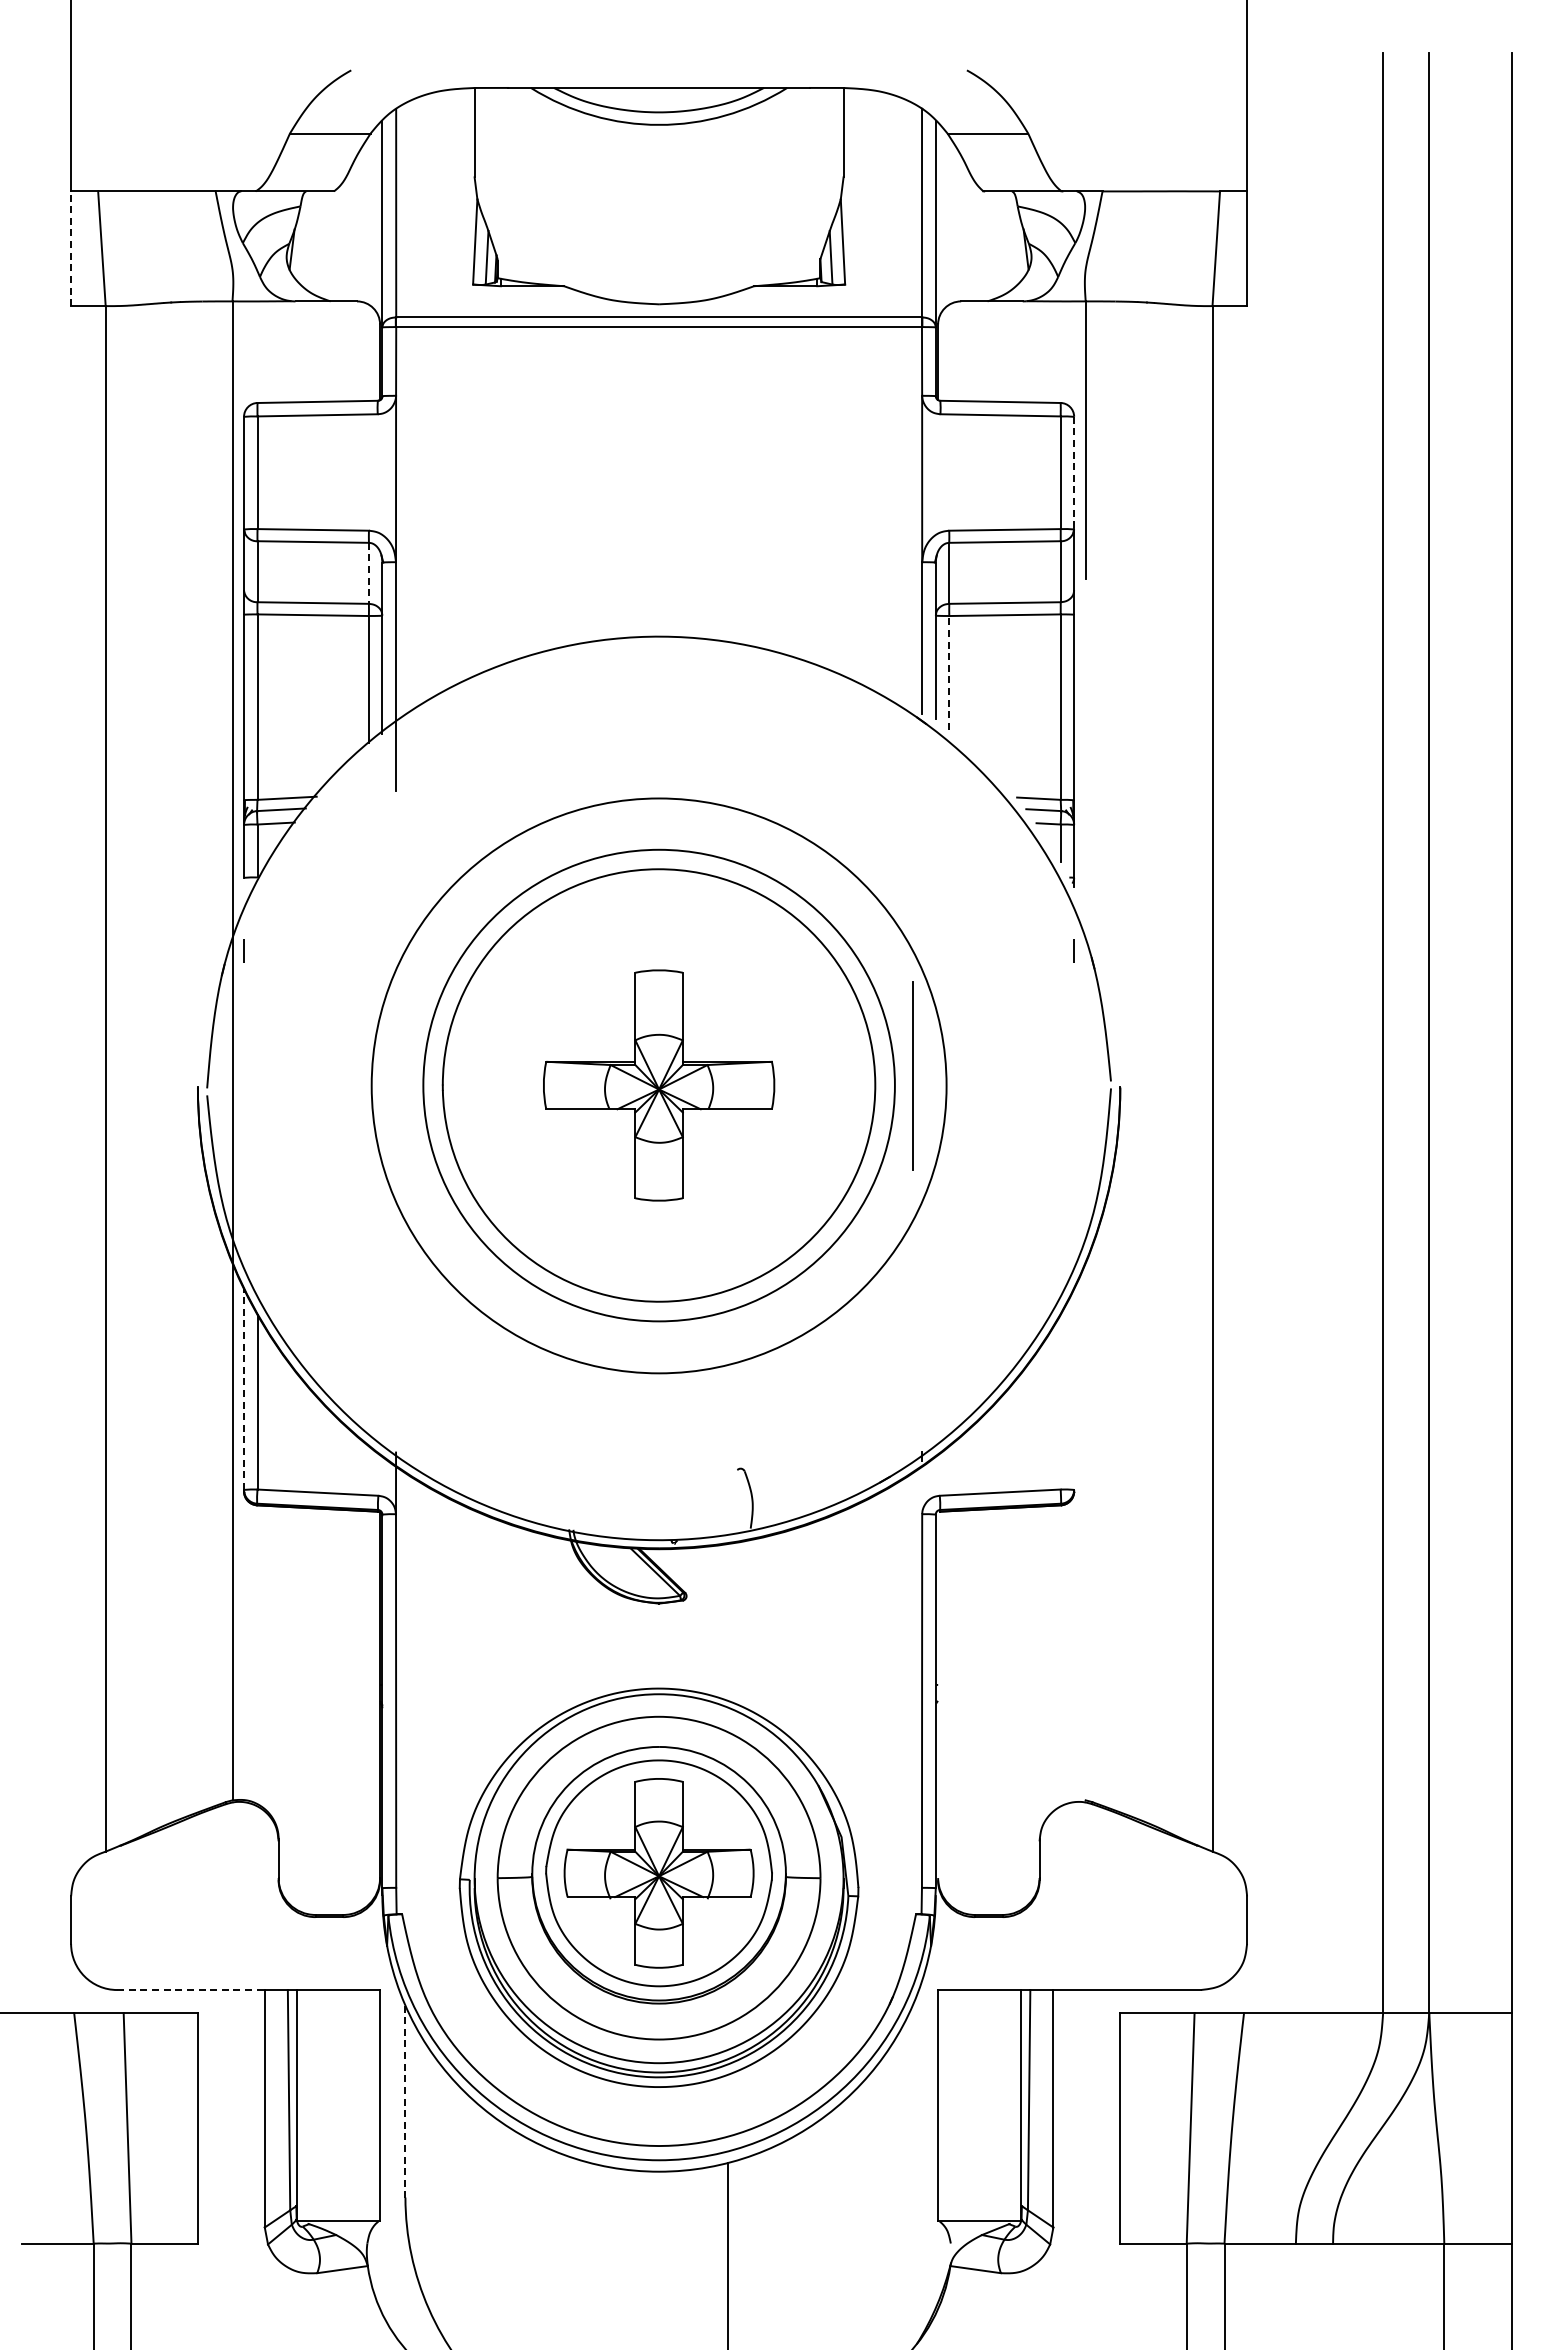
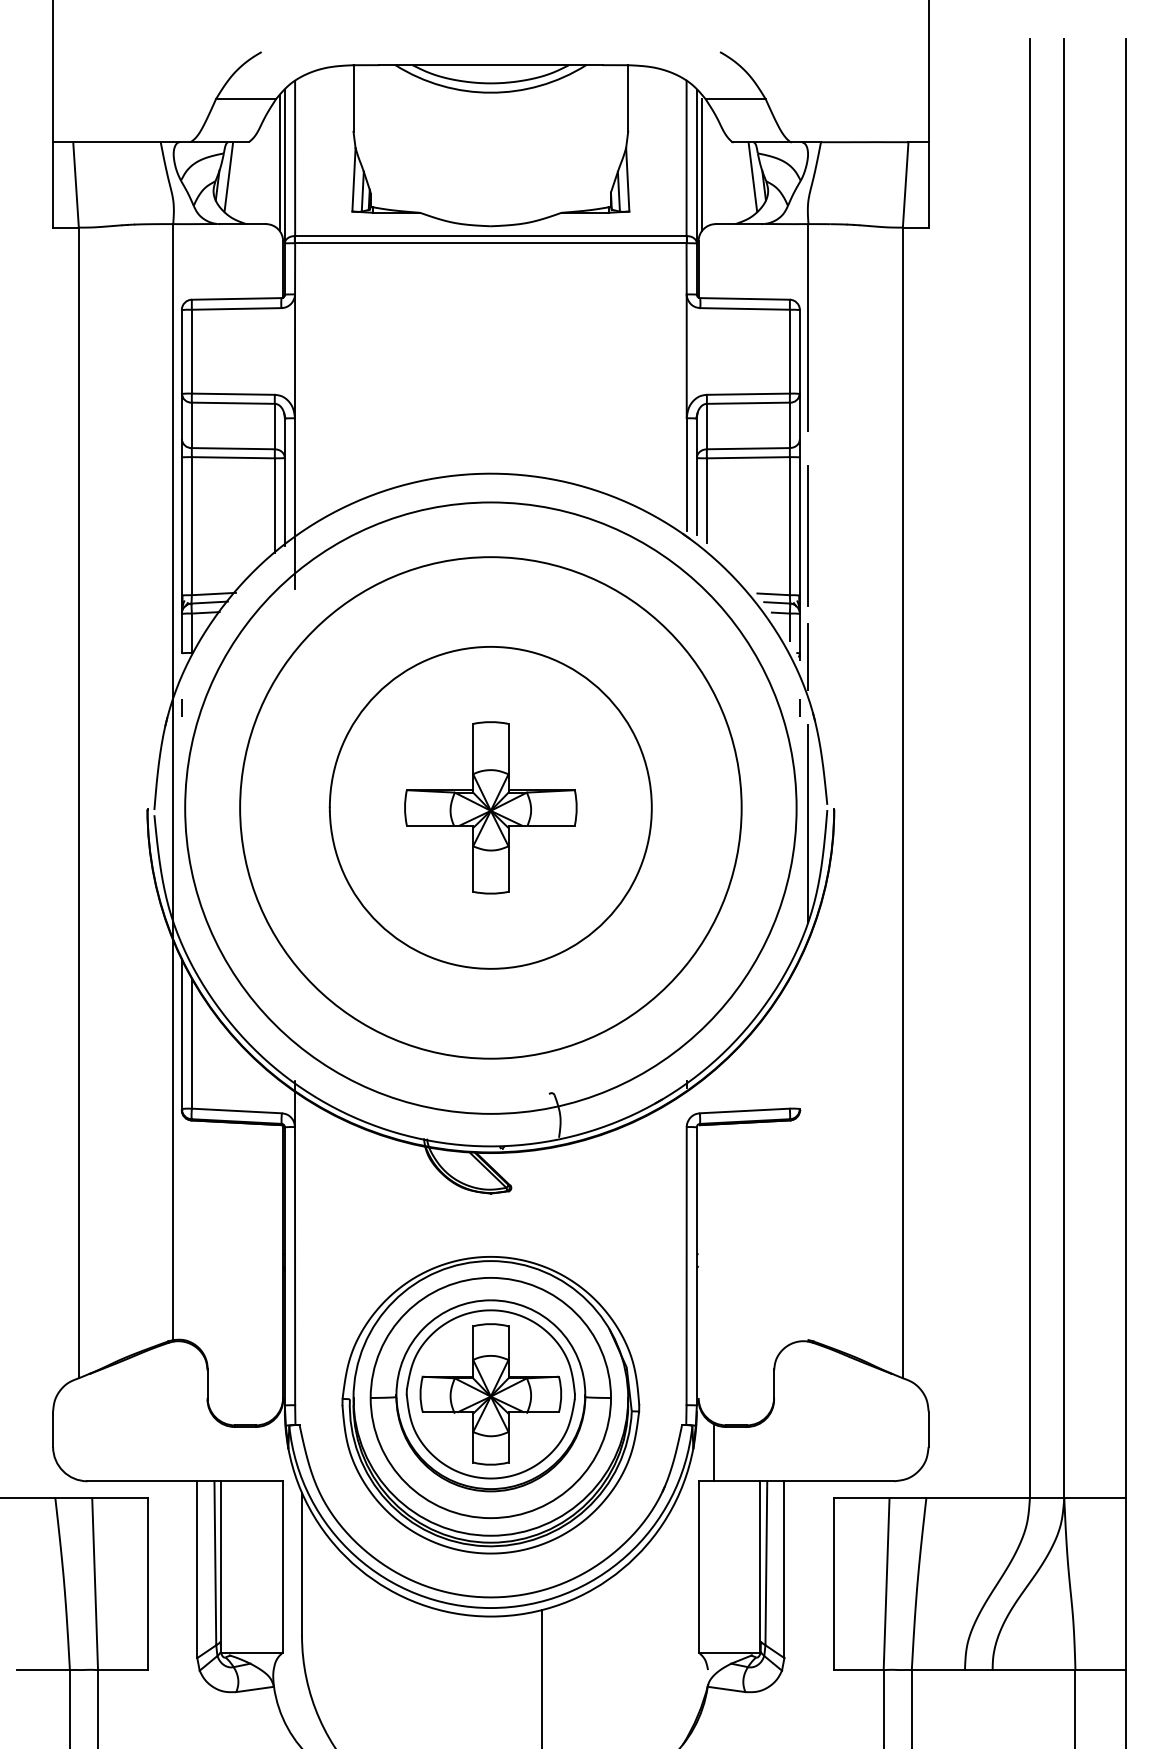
line: (375, 219) -> (279, 163), added
line: (942, 221) -> (701, 164), added
line: (306, 237) -> (228, 176), added
line: (1010, 237) -> (752, 176), added
line: (71, 248) -> (53, 184), dashed -> solid
line: (1074, 473) -> (800, 352), dashed -> solid
line: (368, 573) -> (274, 426), dashed -> solid
line: (949, 672) -> (707, 500), dashed -> solid
line: (1085, 882) -> (808, 656), added
line: (912, 1075) -> (808, 535), moved
circle: (658, 1085) -> (490, 807), size x1.43
circle: (658, 1085) -> (490, 807), size x1.43
line: (1085, 1106) -> (808, 823), added
line: (244, 1389) -> (182, 1034), dashed -> solid
line: (958, 1951) -> (713, 1452), added
line: (191, 1990) -> (142, 1481), dashed -> solid
line: (405, 2101) -> (302, 1564), dashed -> solid

